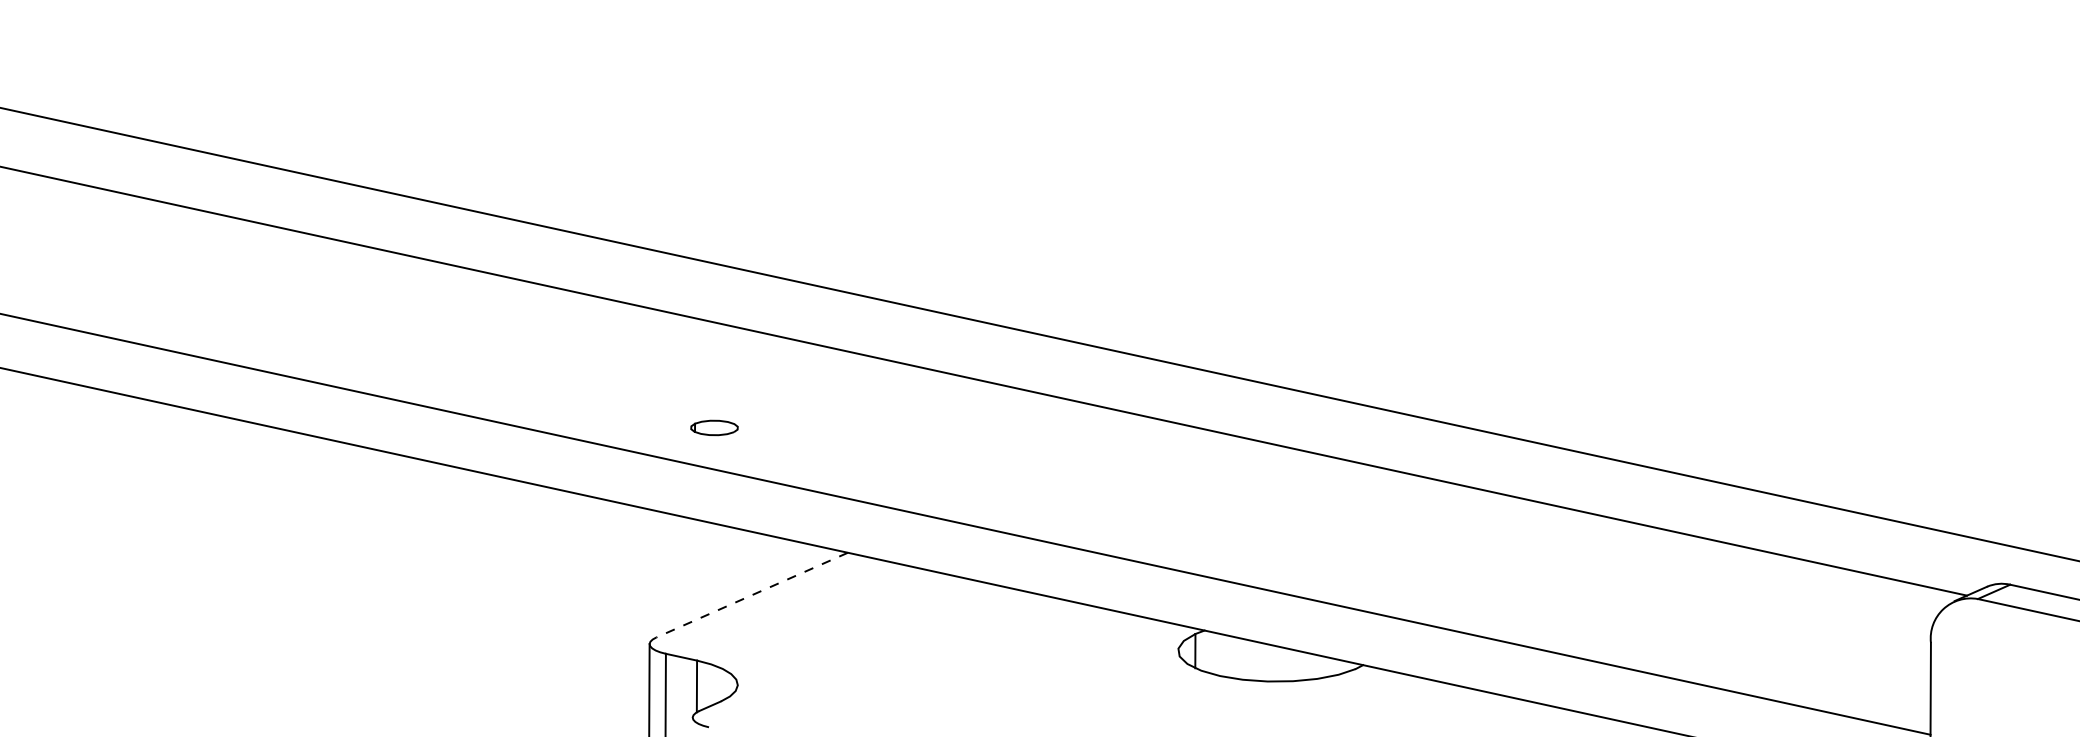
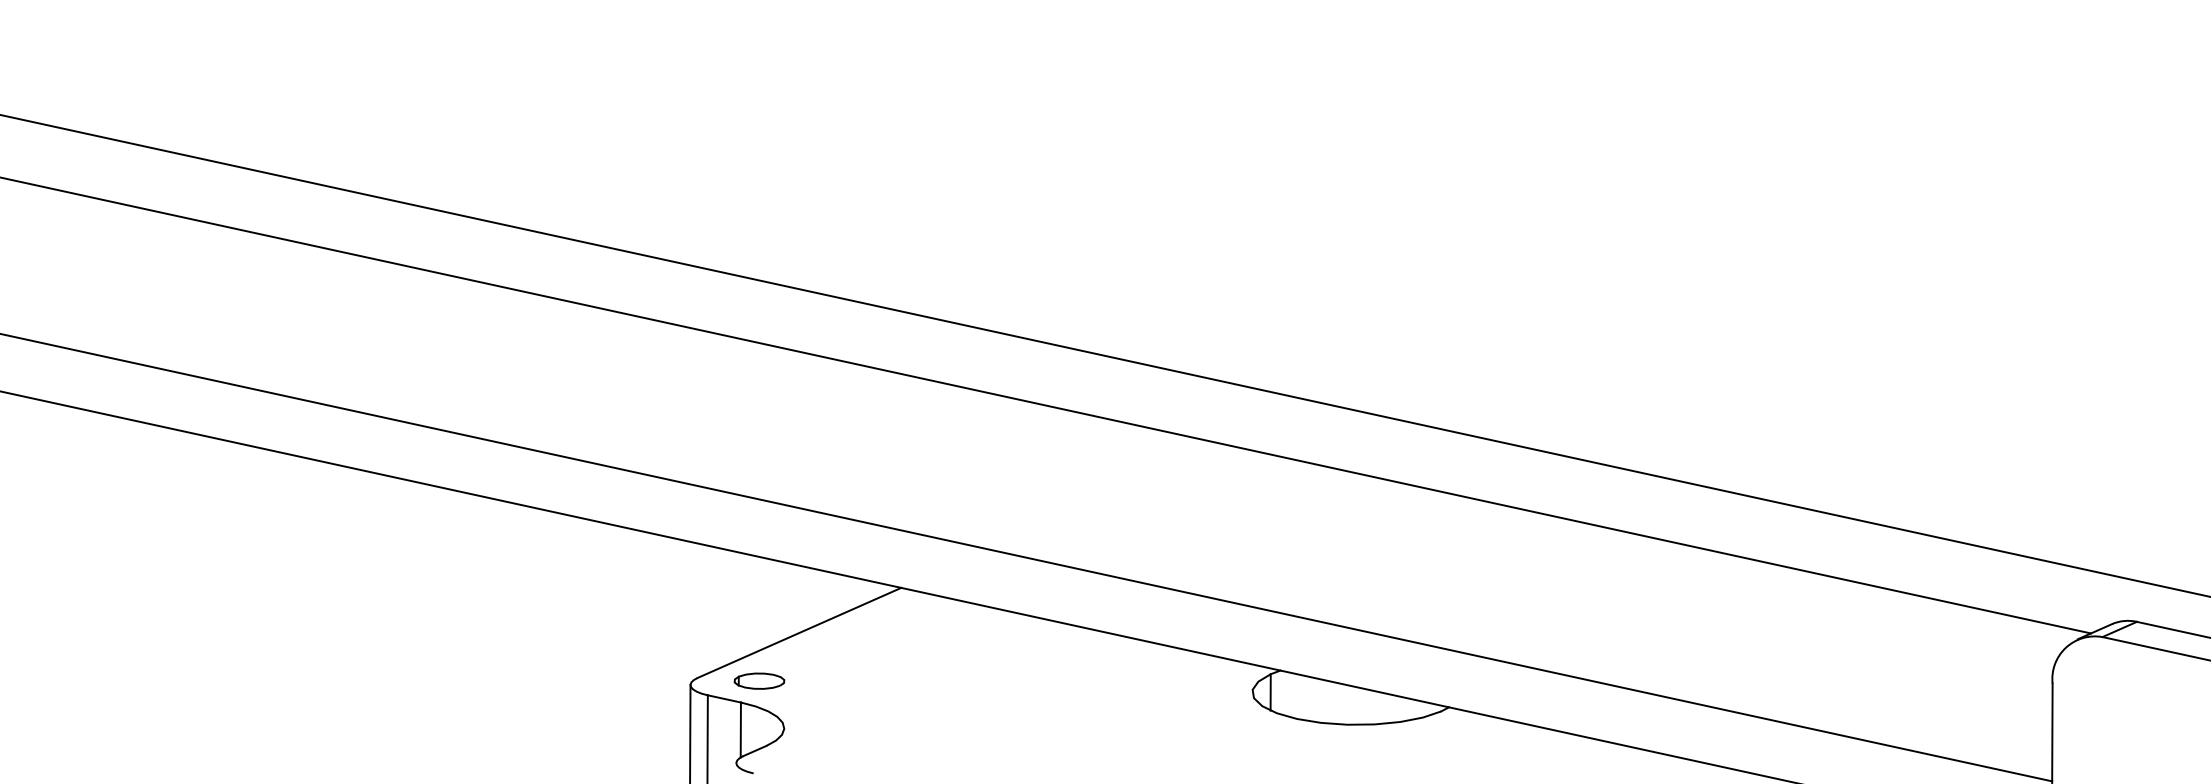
part: (714, 427) -> (759, 680), moved
line: (752, 595) -> (799, 633), dashed -> solid

